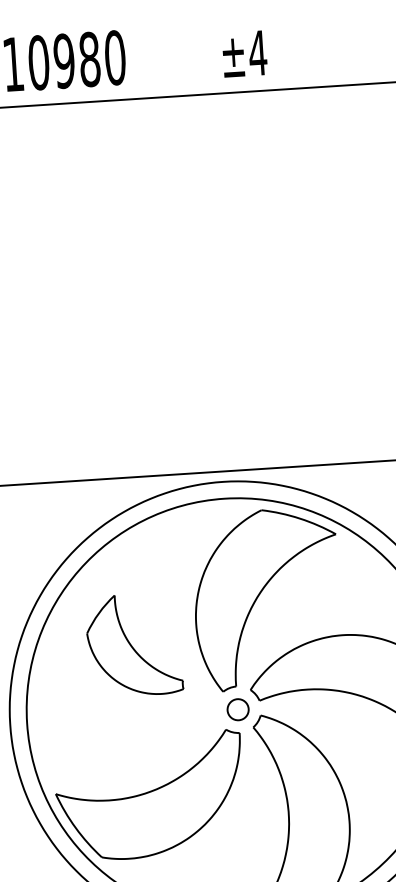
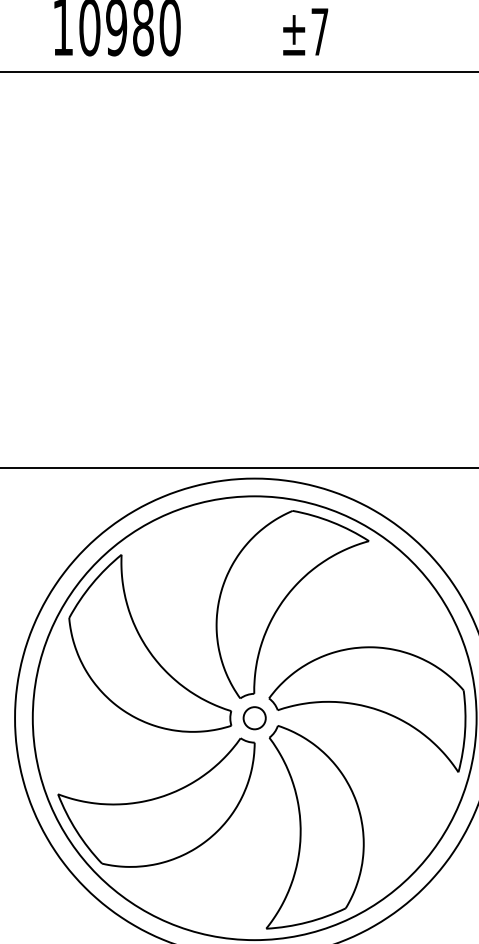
text: (257, 52) -> (319, 31), ±4 -> ±7
part: (134, 645) -> (150, 643), size x1.67

